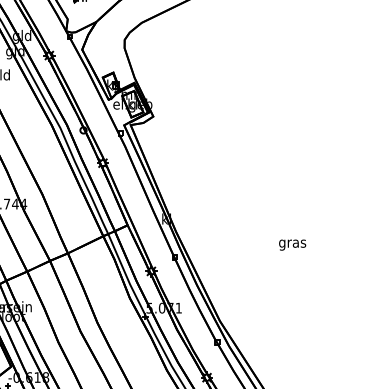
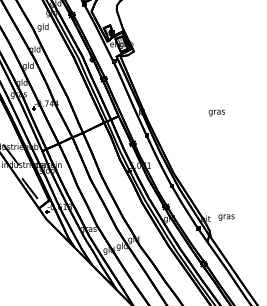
text: (291, 244) -> (216, 112), moved

